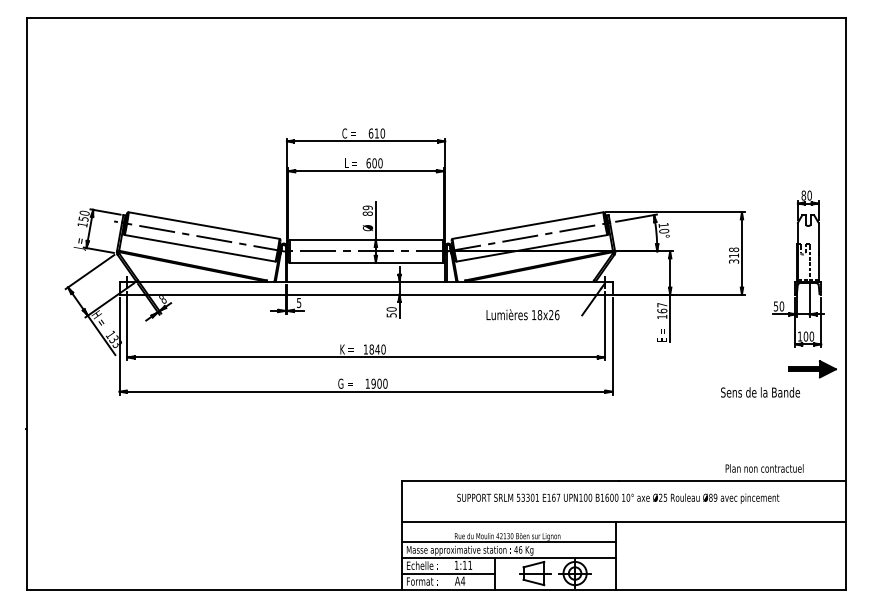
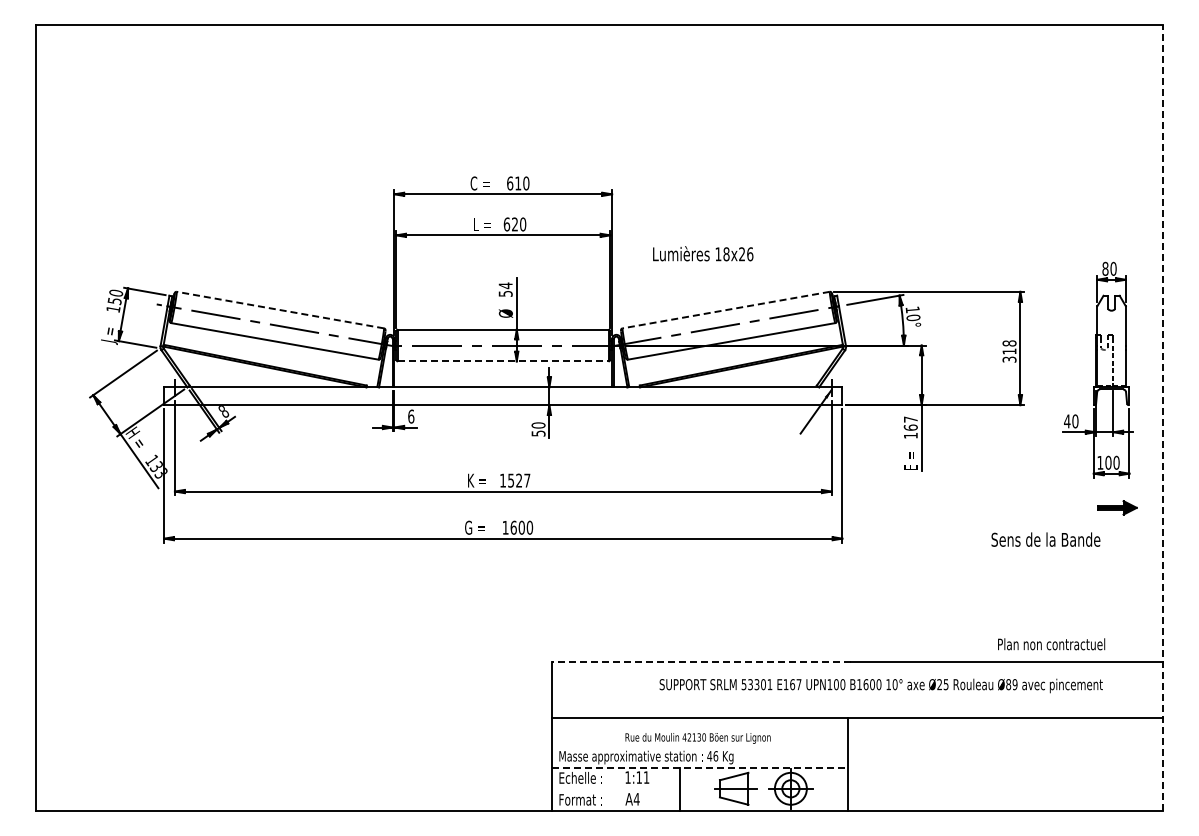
text: (374, 163) -> (514, 224), 600 -> 620
text: (367, 210) -> (505, 289), 89 -> 54
line: (203, 225) -> (279, 310), solid -> dashed
line: (527, 225) -> (725, 310), solid -> dashed
line: (366, 262) -> (503, 361), solid -> dashed
text: (299, 302) -> (411, 416), 5 -> 6
line: (845, 304) -> (1163, 418), solid -> dashed
text: (776, 306) -> (1067, 421), 50 -> 40
text: (523, 314) -> (703, 253), moved
text: (377, 349) -> (519, 480), 1840 -> 1527
part: (812, 369) -> (1117, 507), size x0.6
text: (373, 383) -> (513, 527), 1900 -> 1600
line: (509, 481) -> (700, 661), solid -> dashed
text: (617, 498) -> (880, 685), moved
line: (508, 542) -> (699, 746), removed
line: (508, 558) -> (699, 767), solid -> dashed
line: (448, 574) -> (616, 789), removed

